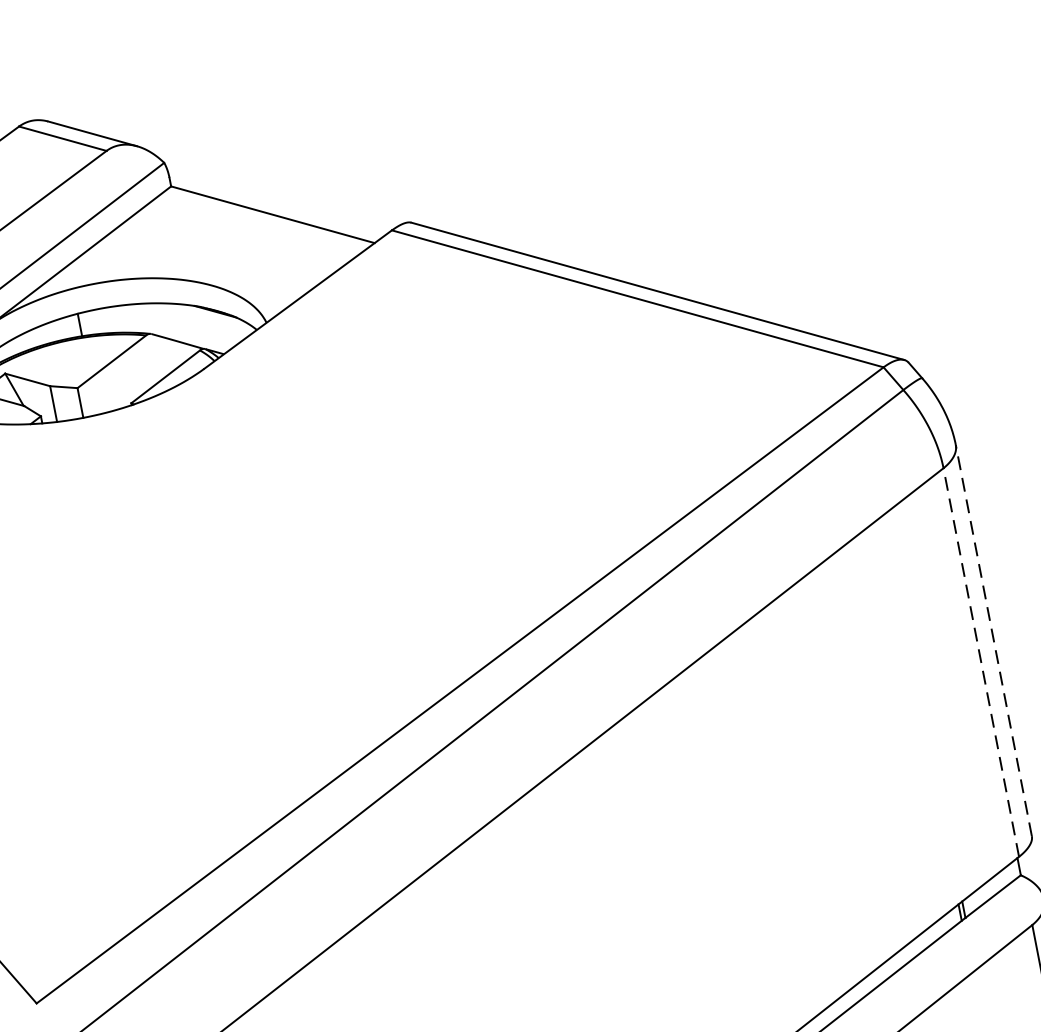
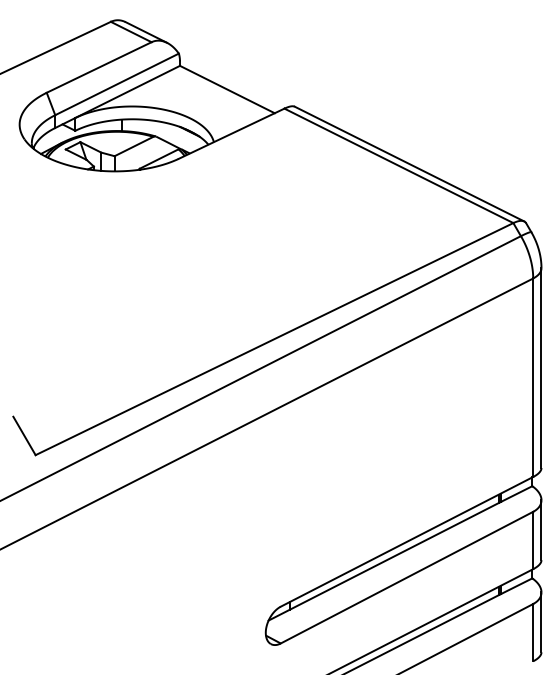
line: (994, 641) -> (541, 368), dashed -> solid
line: (981, 661) -> (533, 377), dashed -> solid

